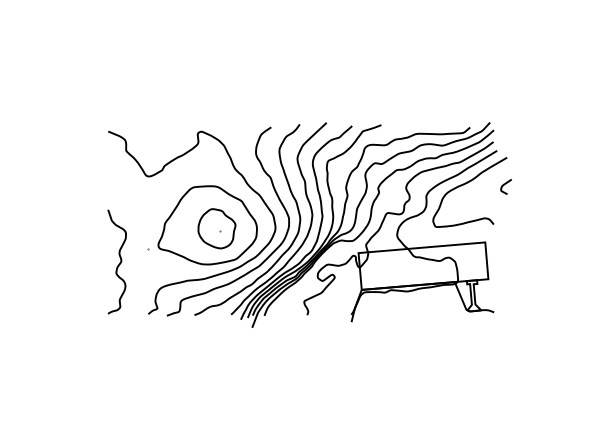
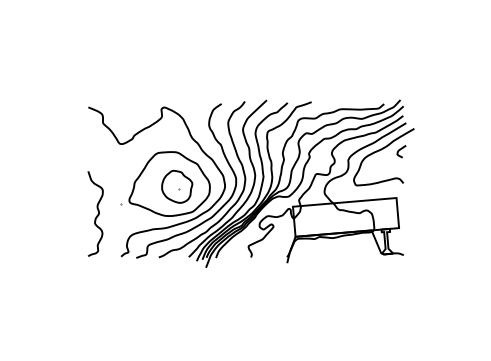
curve: (504, 185) -> (400, 150), moved

